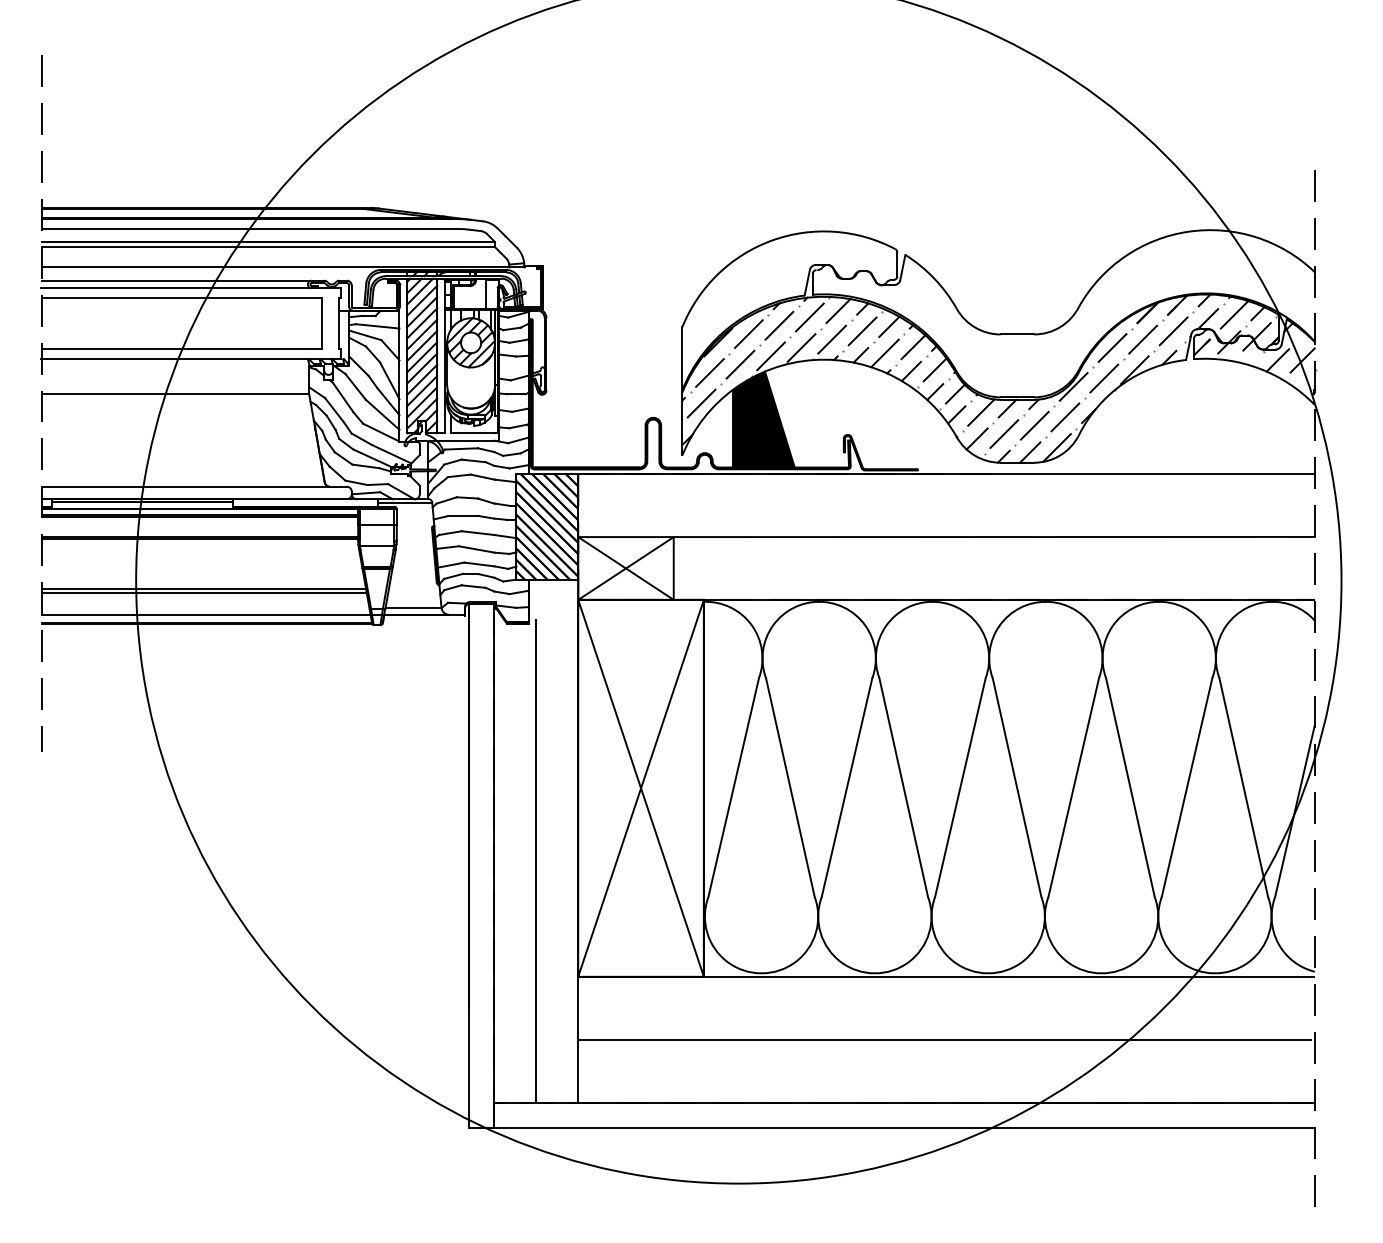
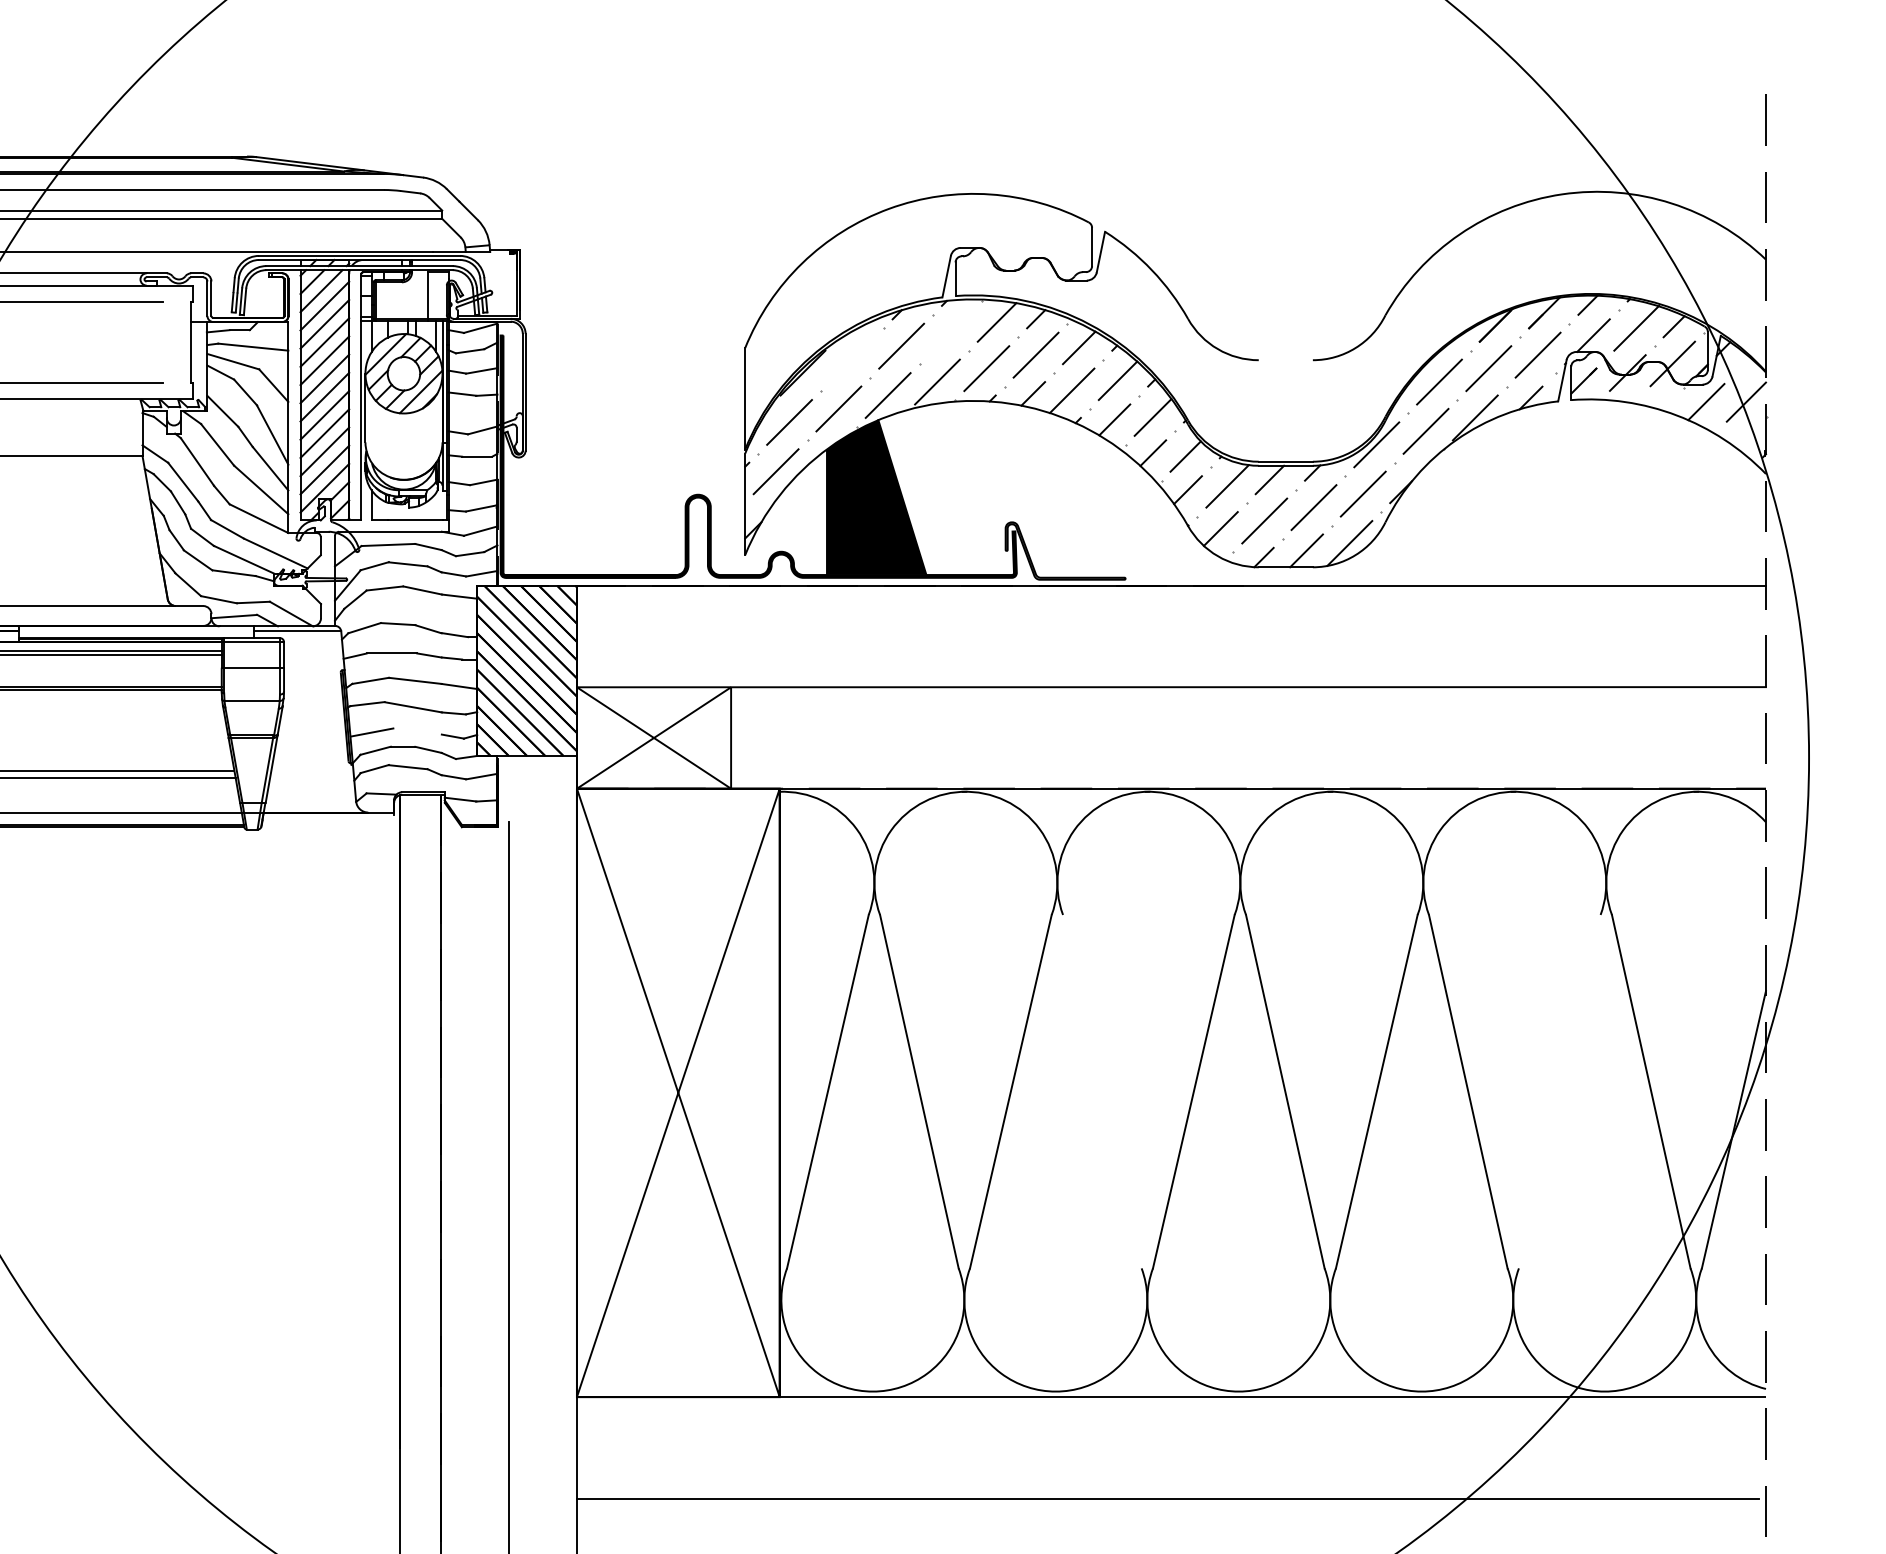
line: (809, 317) -> (950, 332), removed
line: (321, 323) -> (162, 342), removed
line: (748, 334) -> (851, 360), removed
line: (1017, 334) -> (1286, 360), removed
line: (479, 564) -> (417, 731), removed
line: (413, 607) -> (310, 800), removed
line: (903, 787) -> (1101, 1091), removed
line: (1186, 787) -> (1558, 1091), removed

